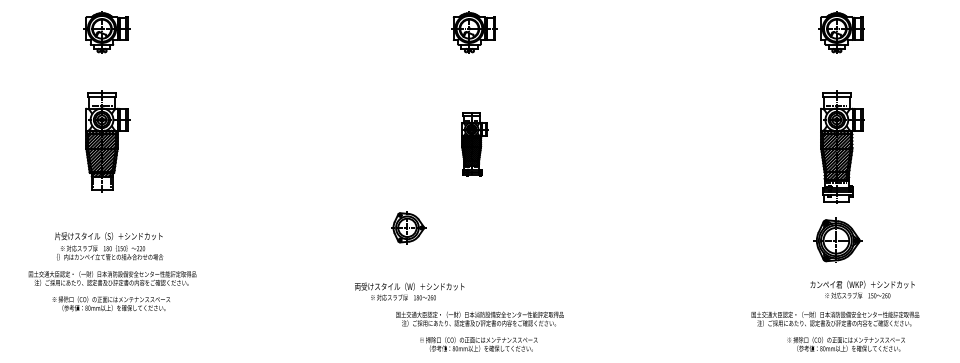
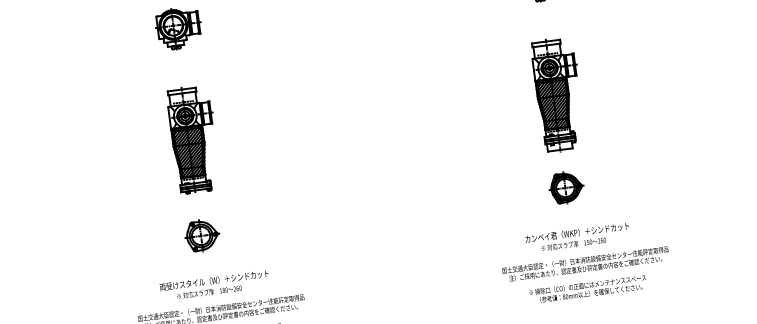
part: (474, 143) -> (193, 138), size x1.67
part: (408, 227) -> (202, 235), moved
part: (837, 240) -> (565, 187), size x0.71
text: (862, 289) -> (577, 237), moved
text: (409, 291) -> (214, 285), moved
text: (835, 318) -> (586, 263), moved

